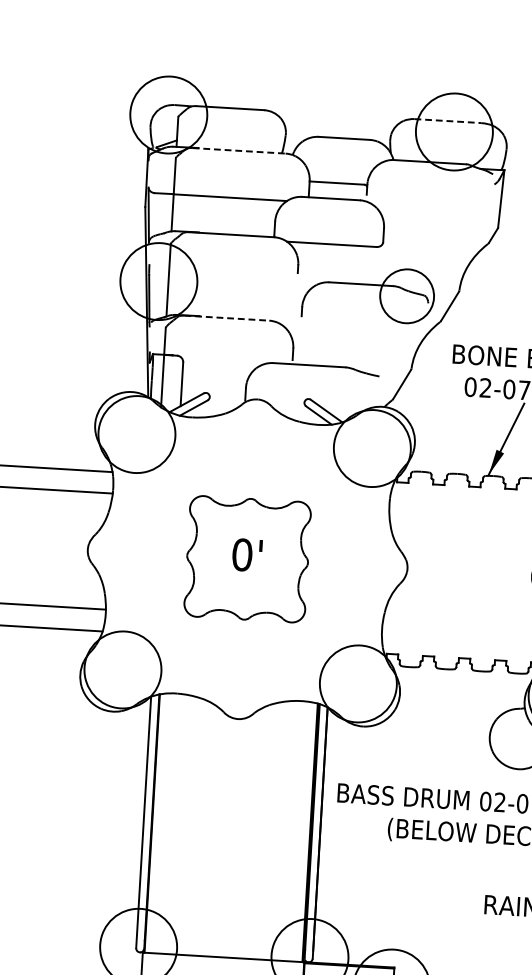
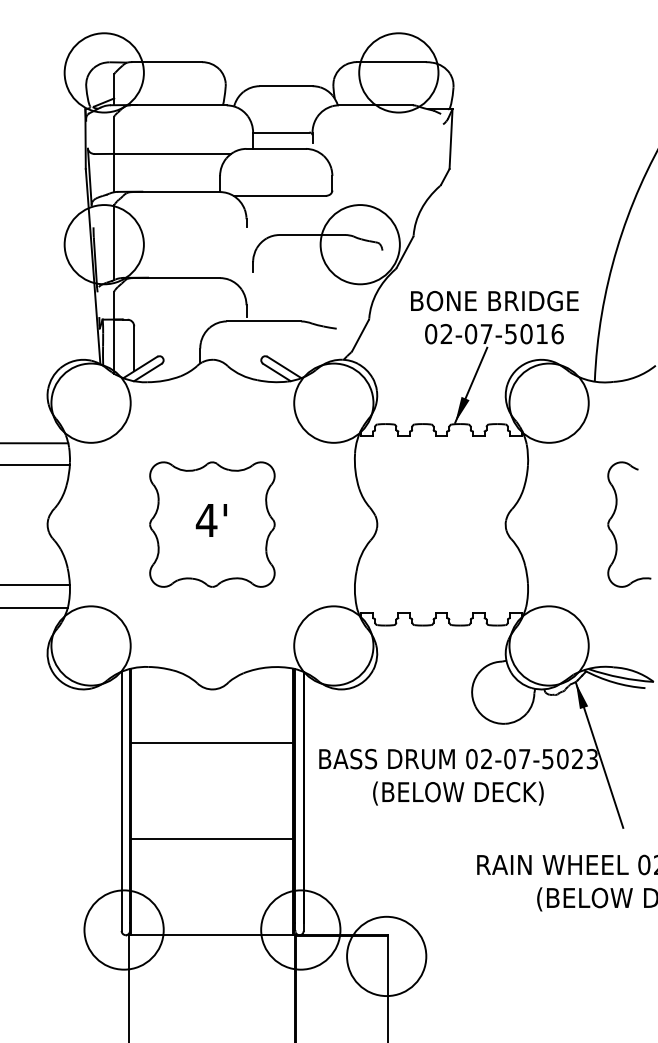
line: (447, 121) -> (391, 62), dashed -> solid
line: (238, 150) -> (178, 105), dashed -> solid
circle: (406, 296) -> (359, 244), size x1.43
line: (226, 318) -> (176, 278), dashed -> solid
text: (242, 554) -> (206, 520), 0' -> 4'
line: (234, 770) -> (211, 742), added
line: (228, 864) -> (211, 839), added

